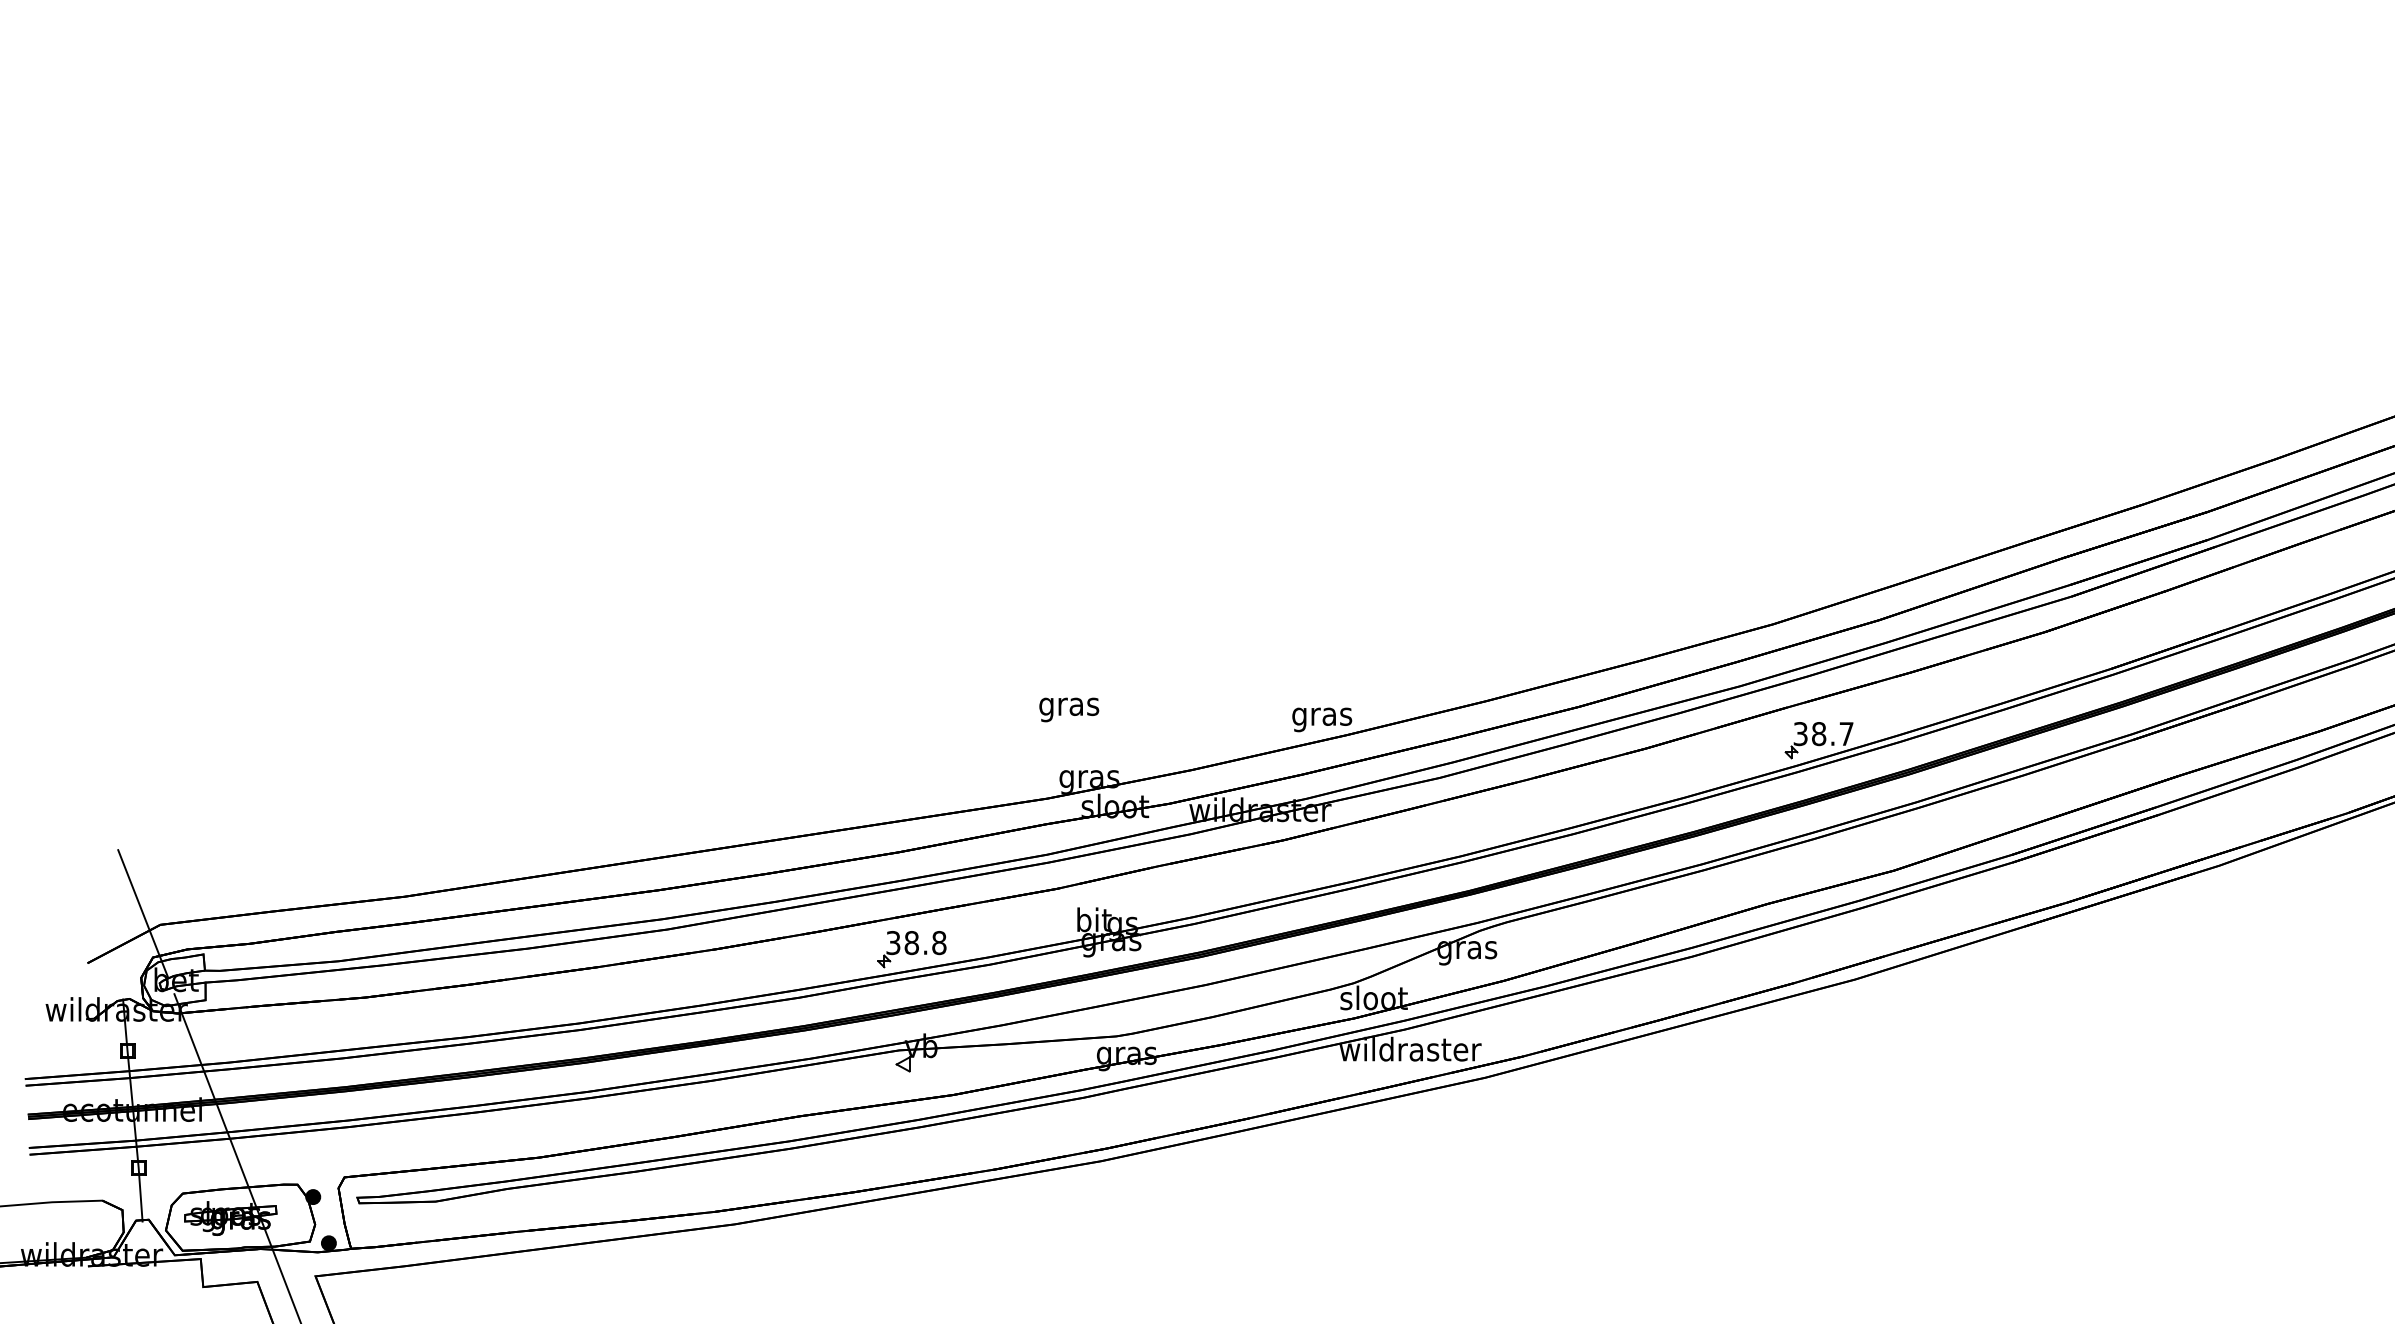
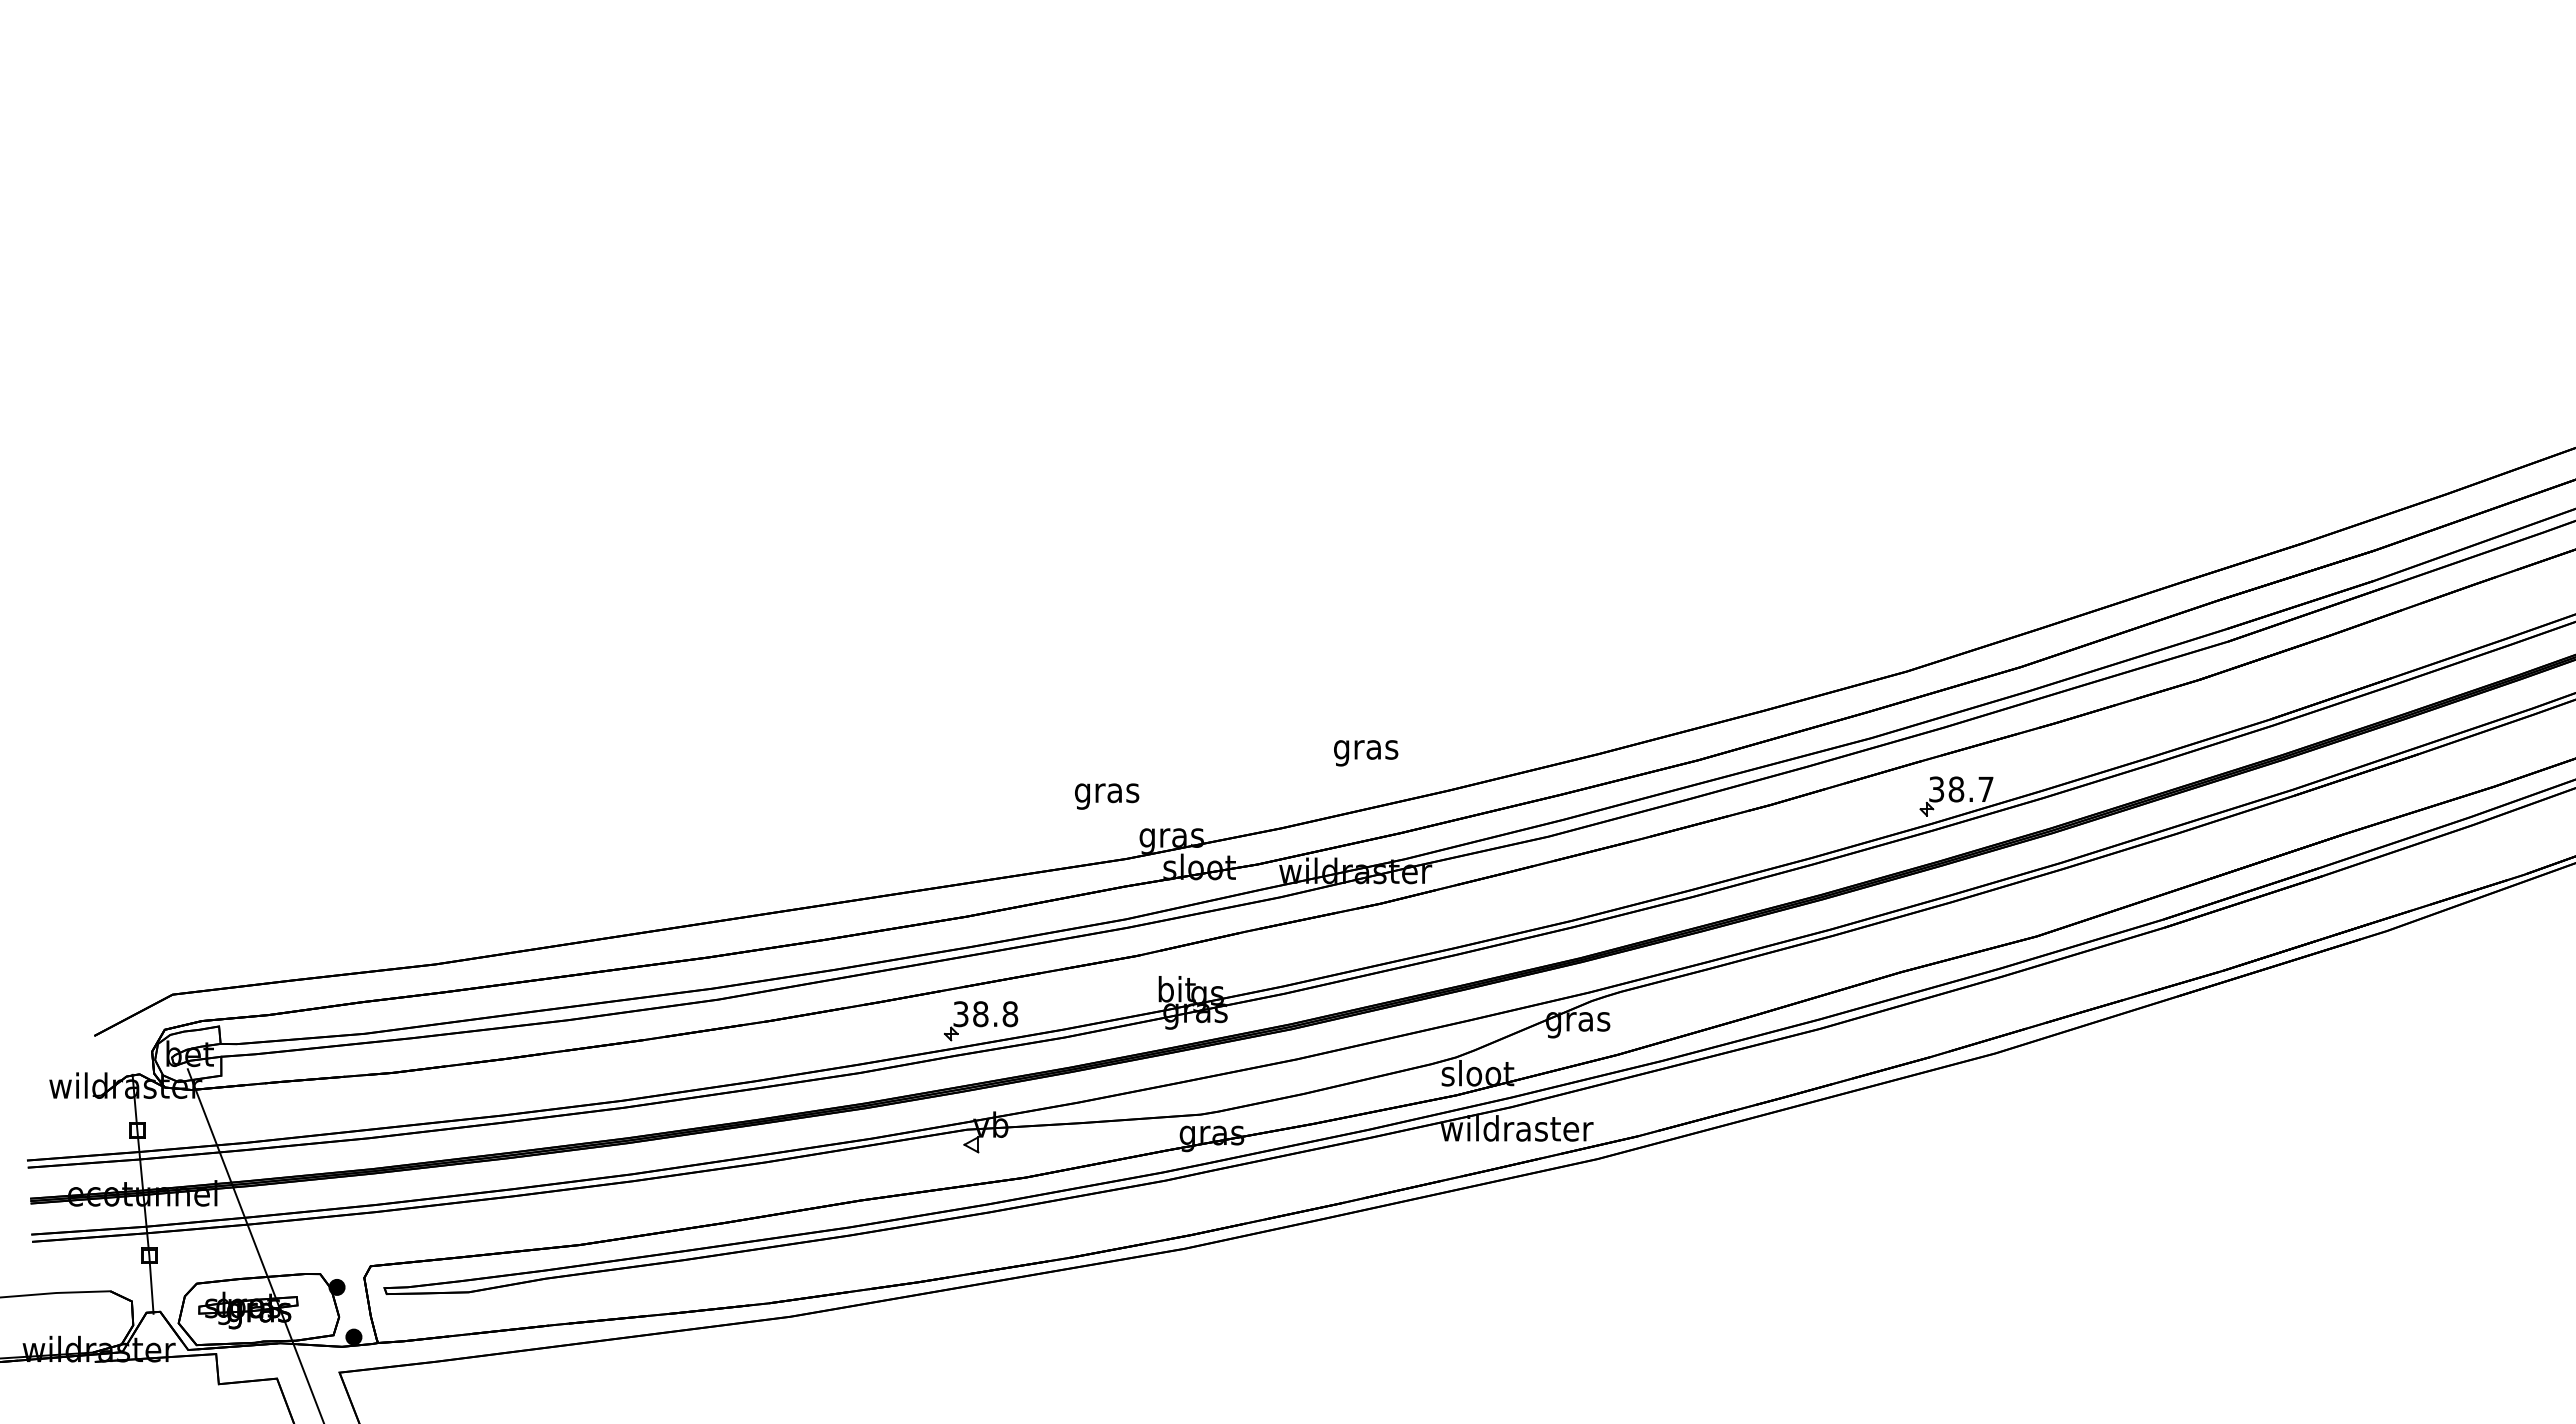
text: (1069, 709) -> (1107, 796), moved
text: (1322, 720) -> (1366, 753), moved
line: (143, 913) -> (154, 982), removed

